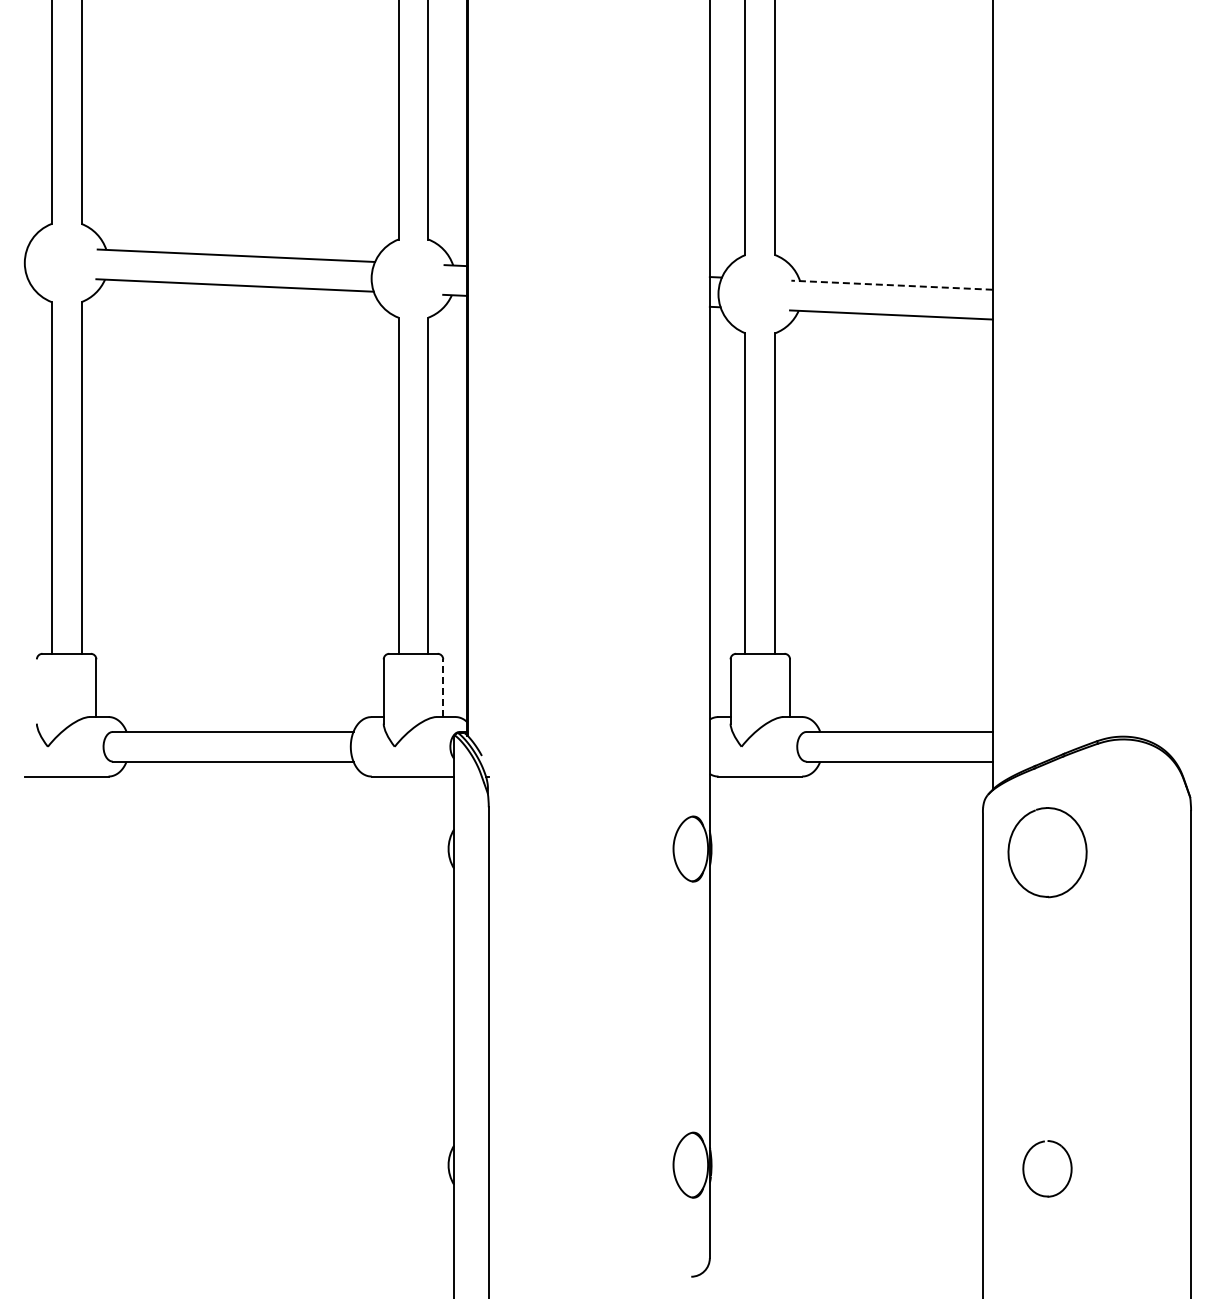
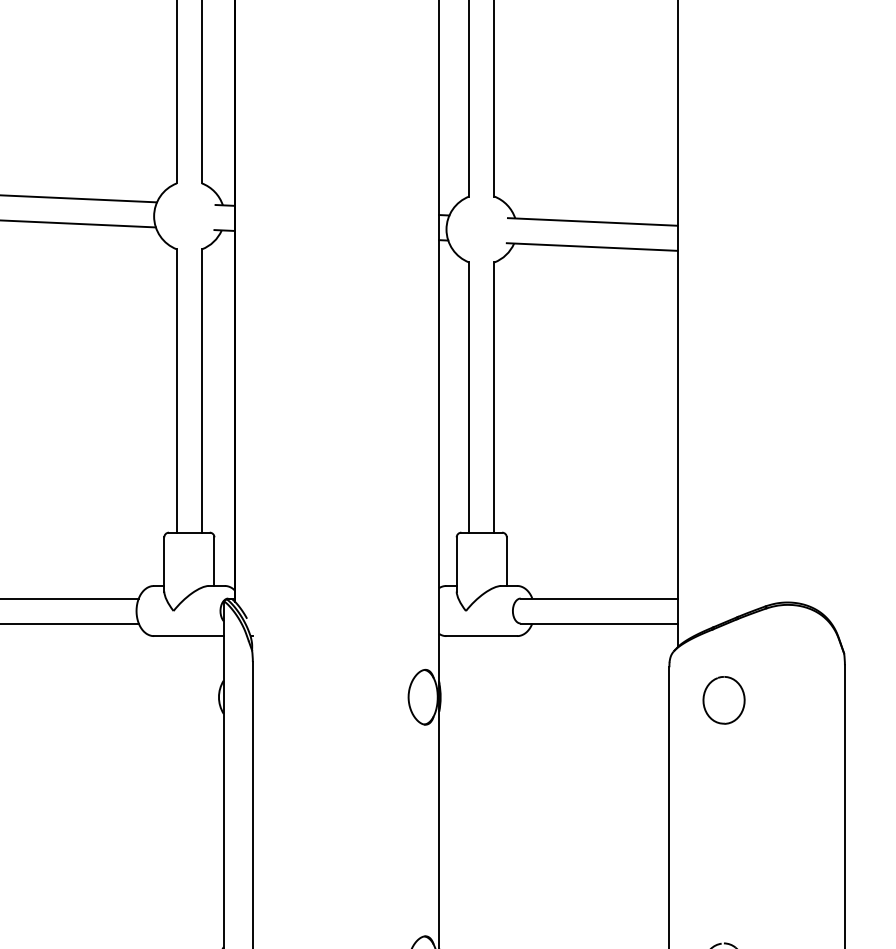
line: (892, 285) -> (593, 222), dashed -> solid
line: (443, 688) -> (214, 561), dashed -> solid
part: (1047, 852) -> (723, 700), size x0.62

